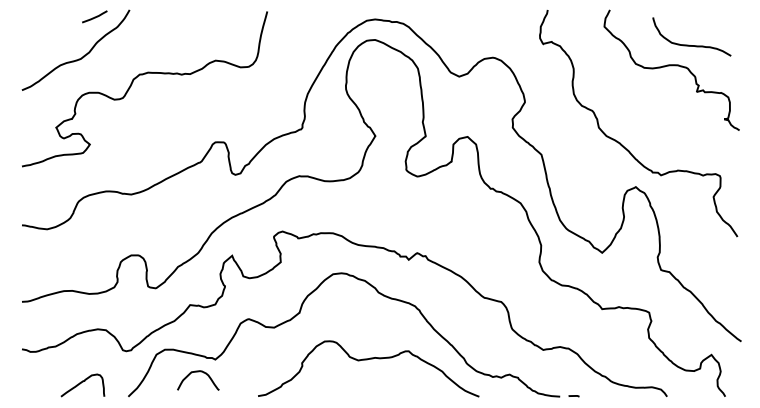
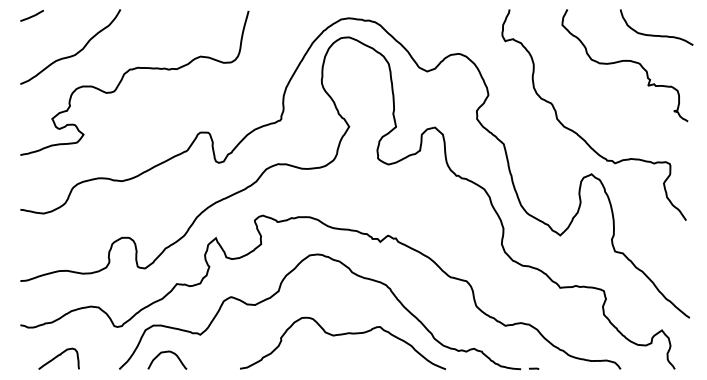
line: (94, 16) -> (31, 15), moved
curve: (688, 44) -> (653, 34), moved
curve: (198, 372) -> (167, 352), moved
curve: (81, 384) -> (57, 357), moved

